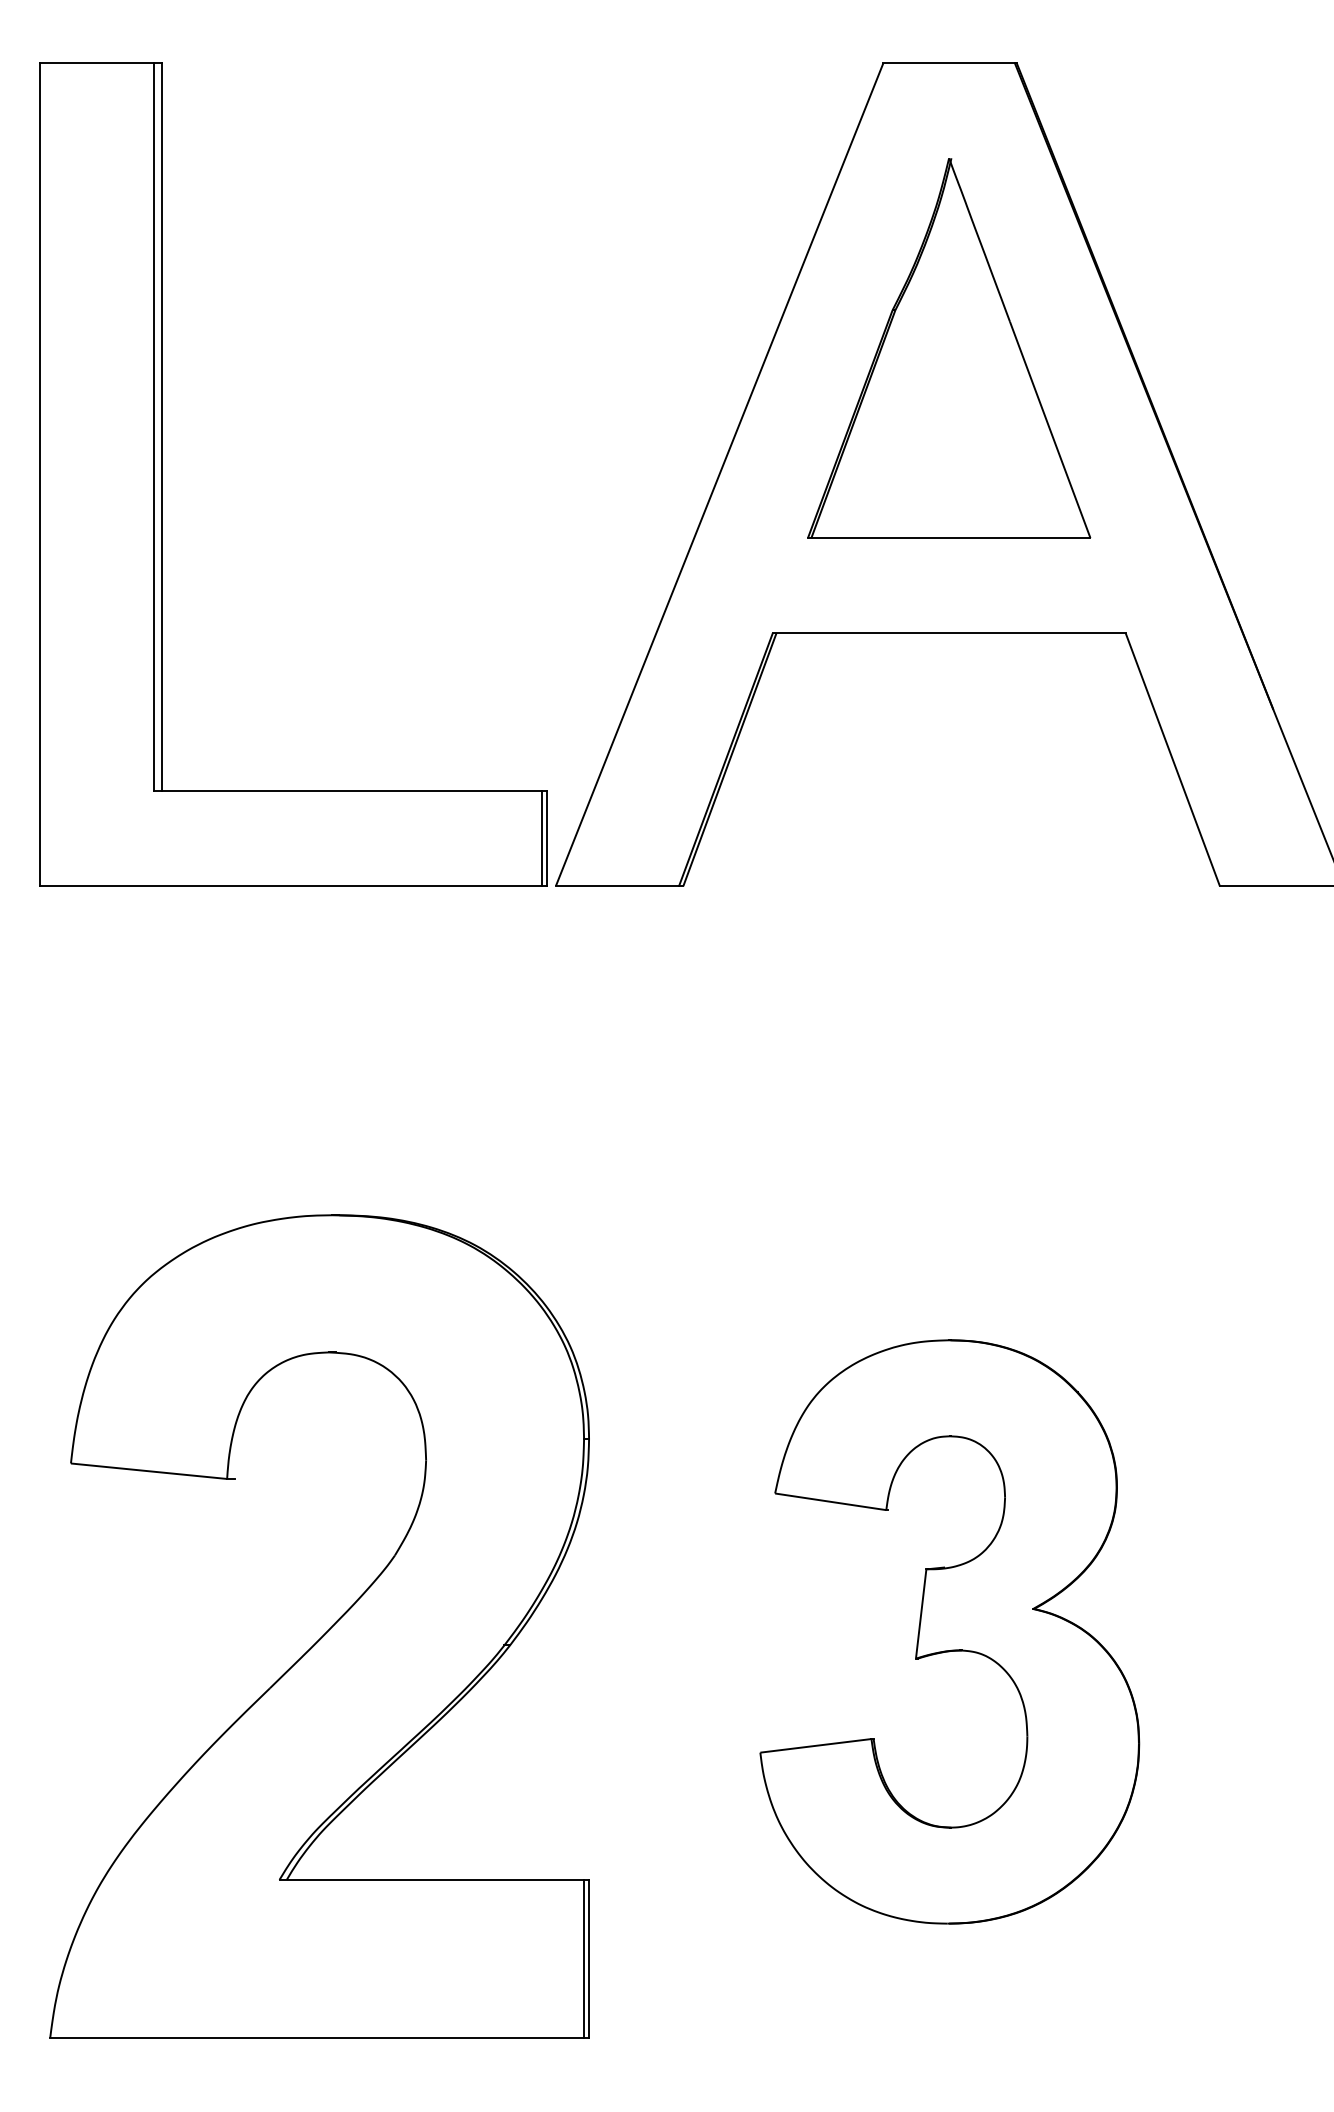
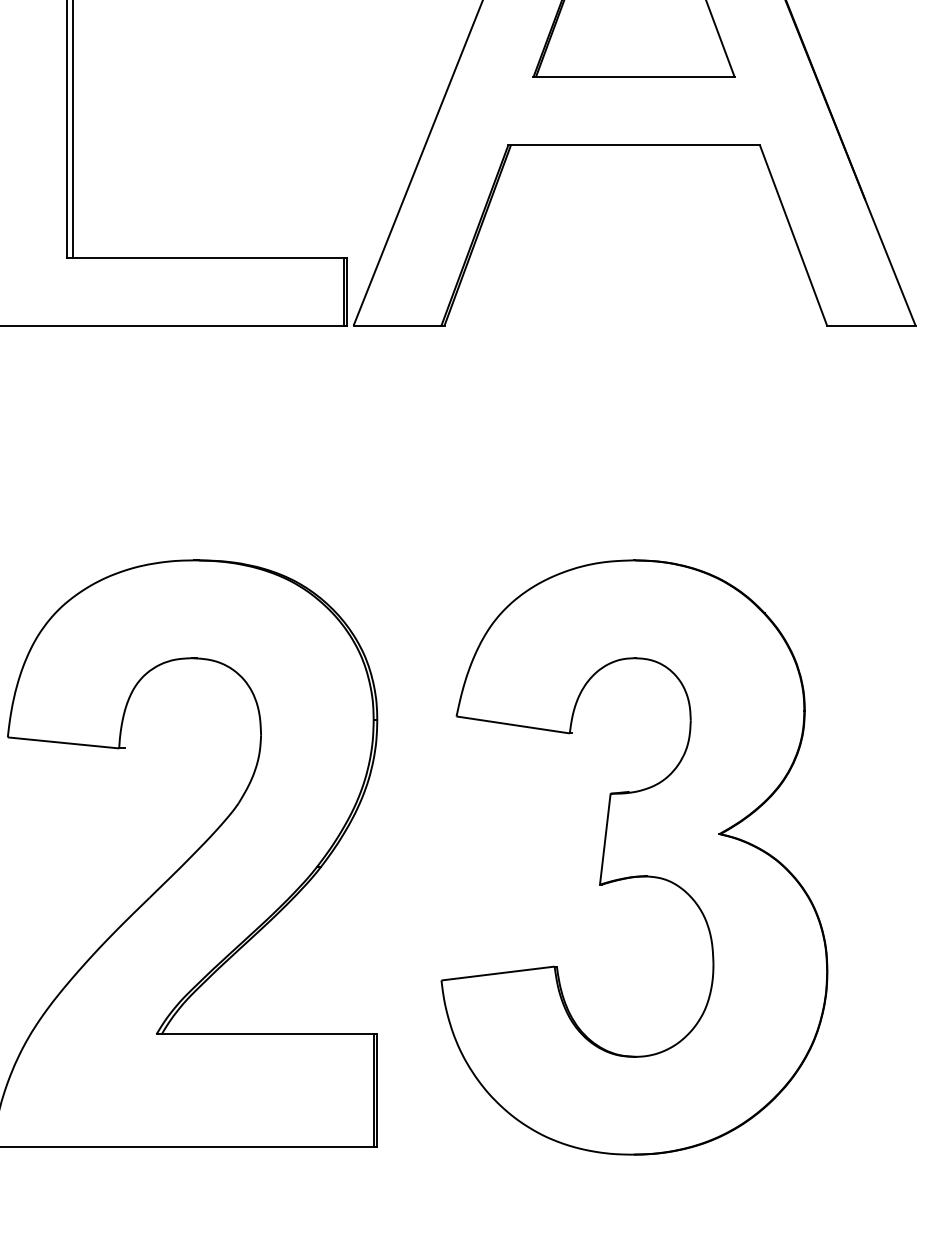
part: (949, 1631) -> (634, 857), size x1.43

